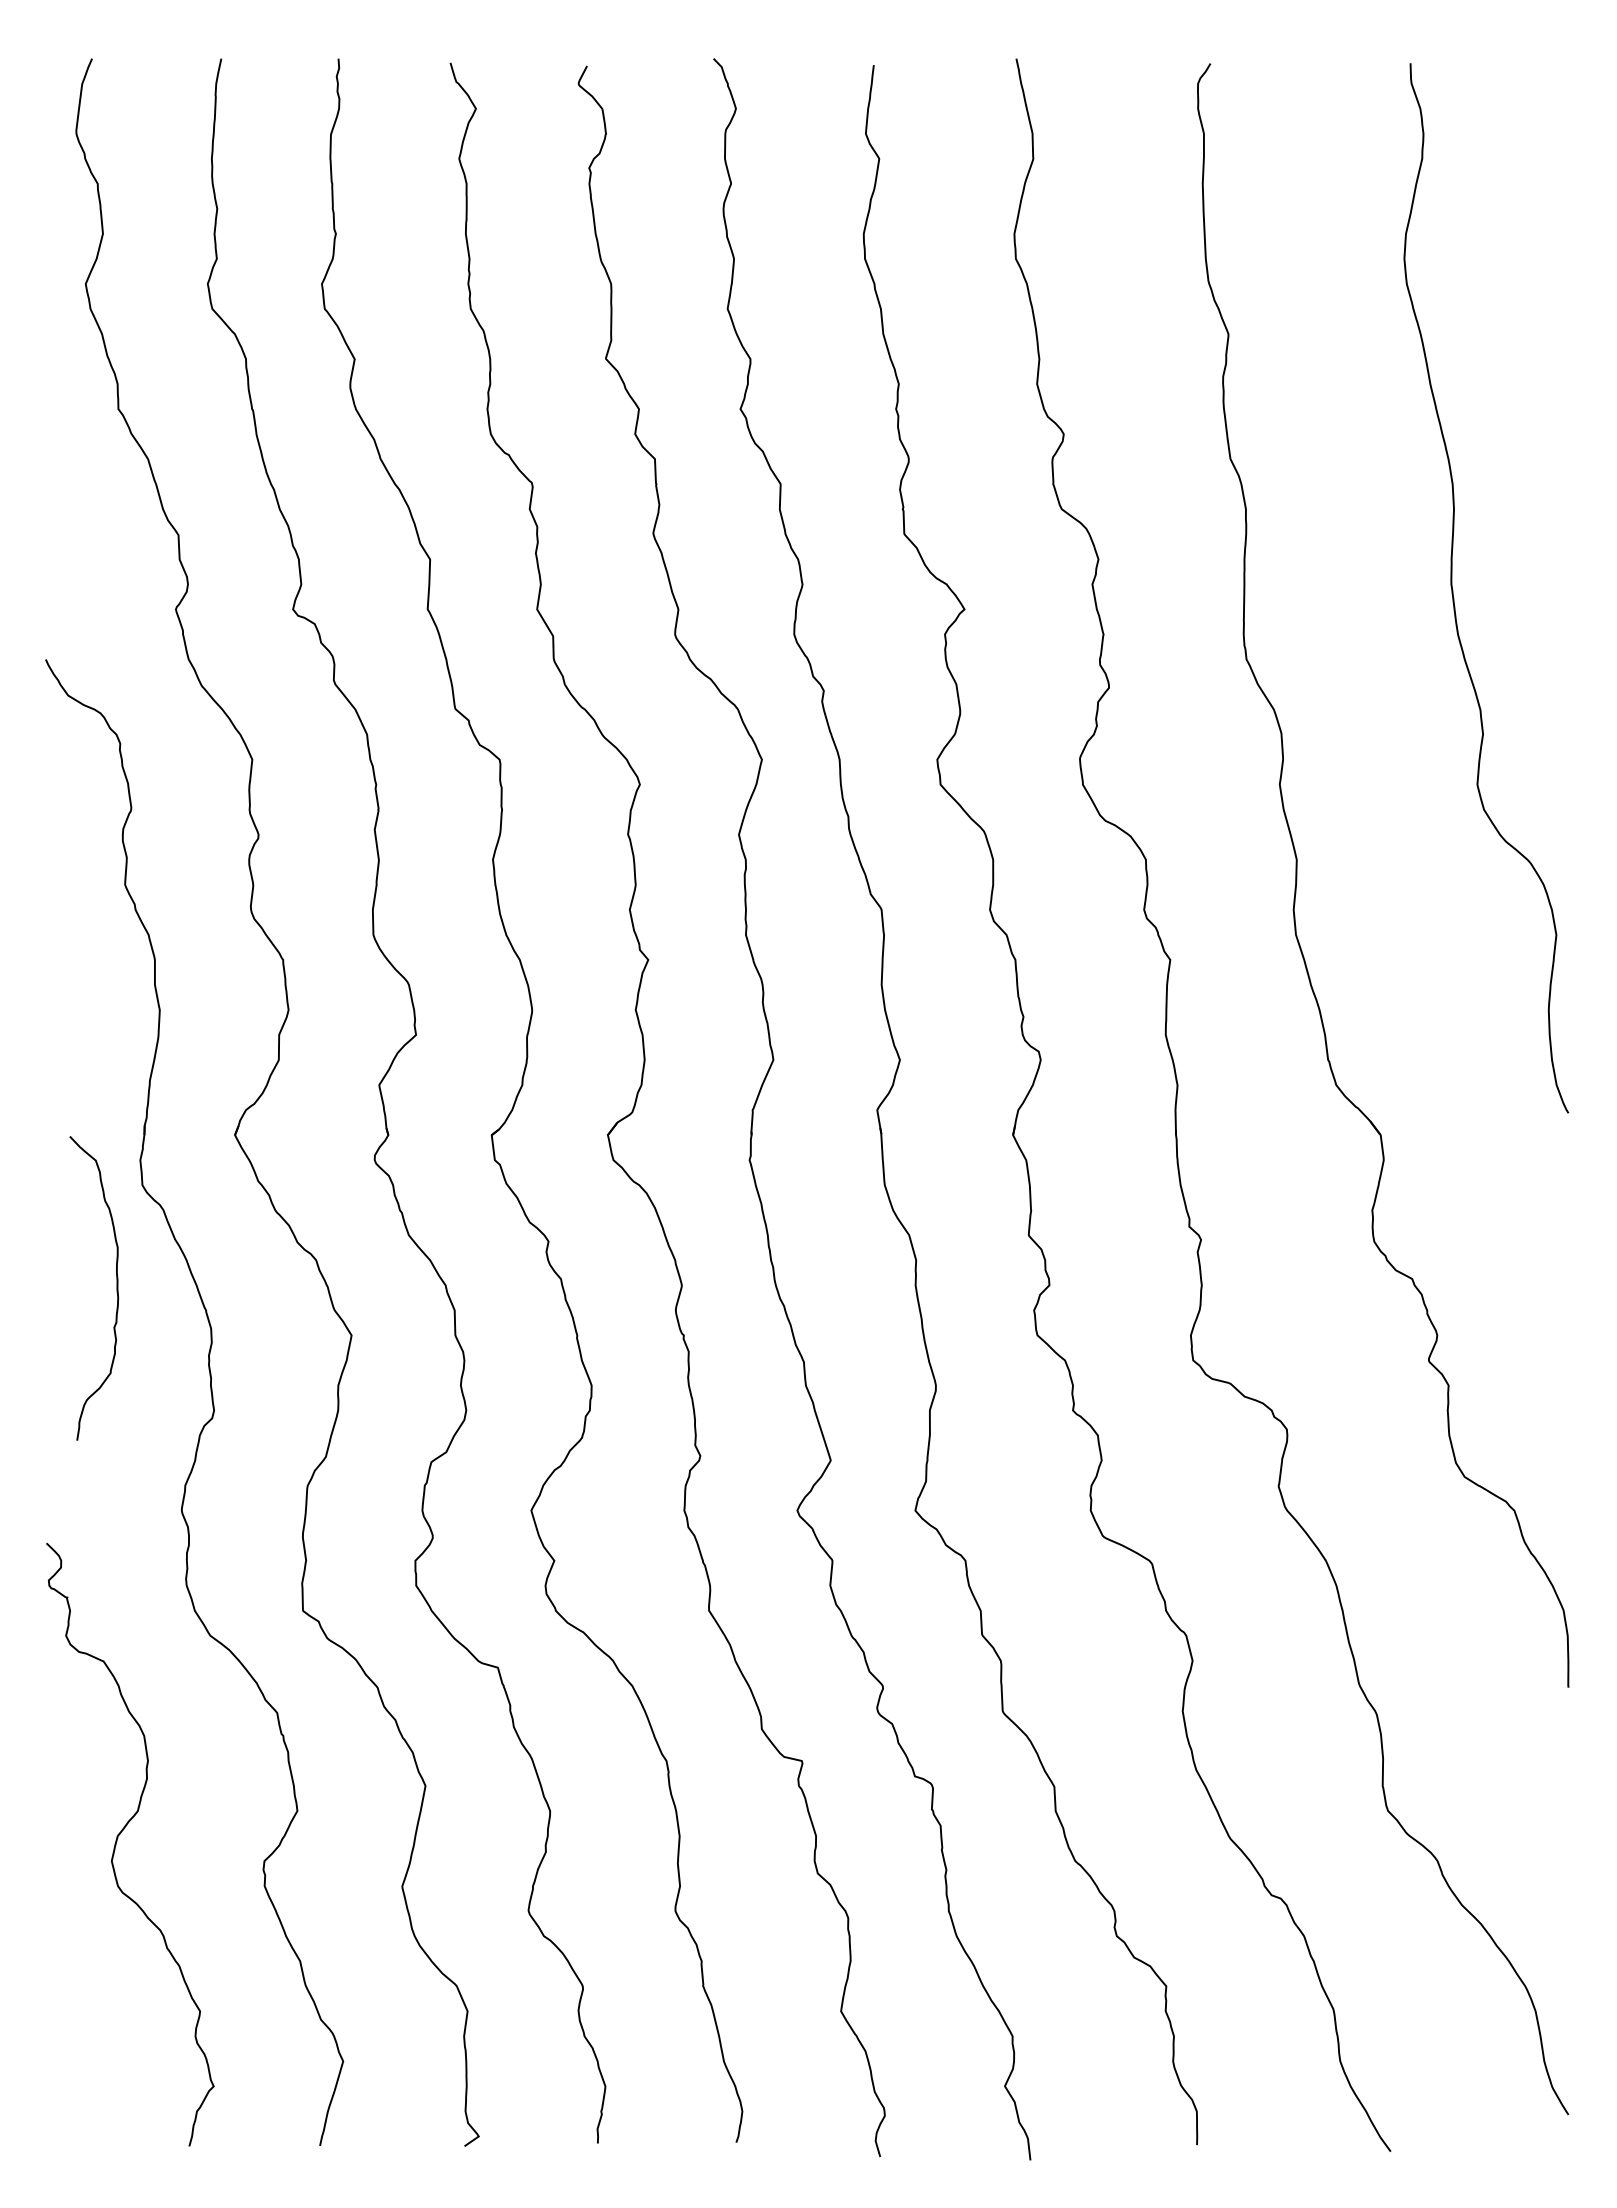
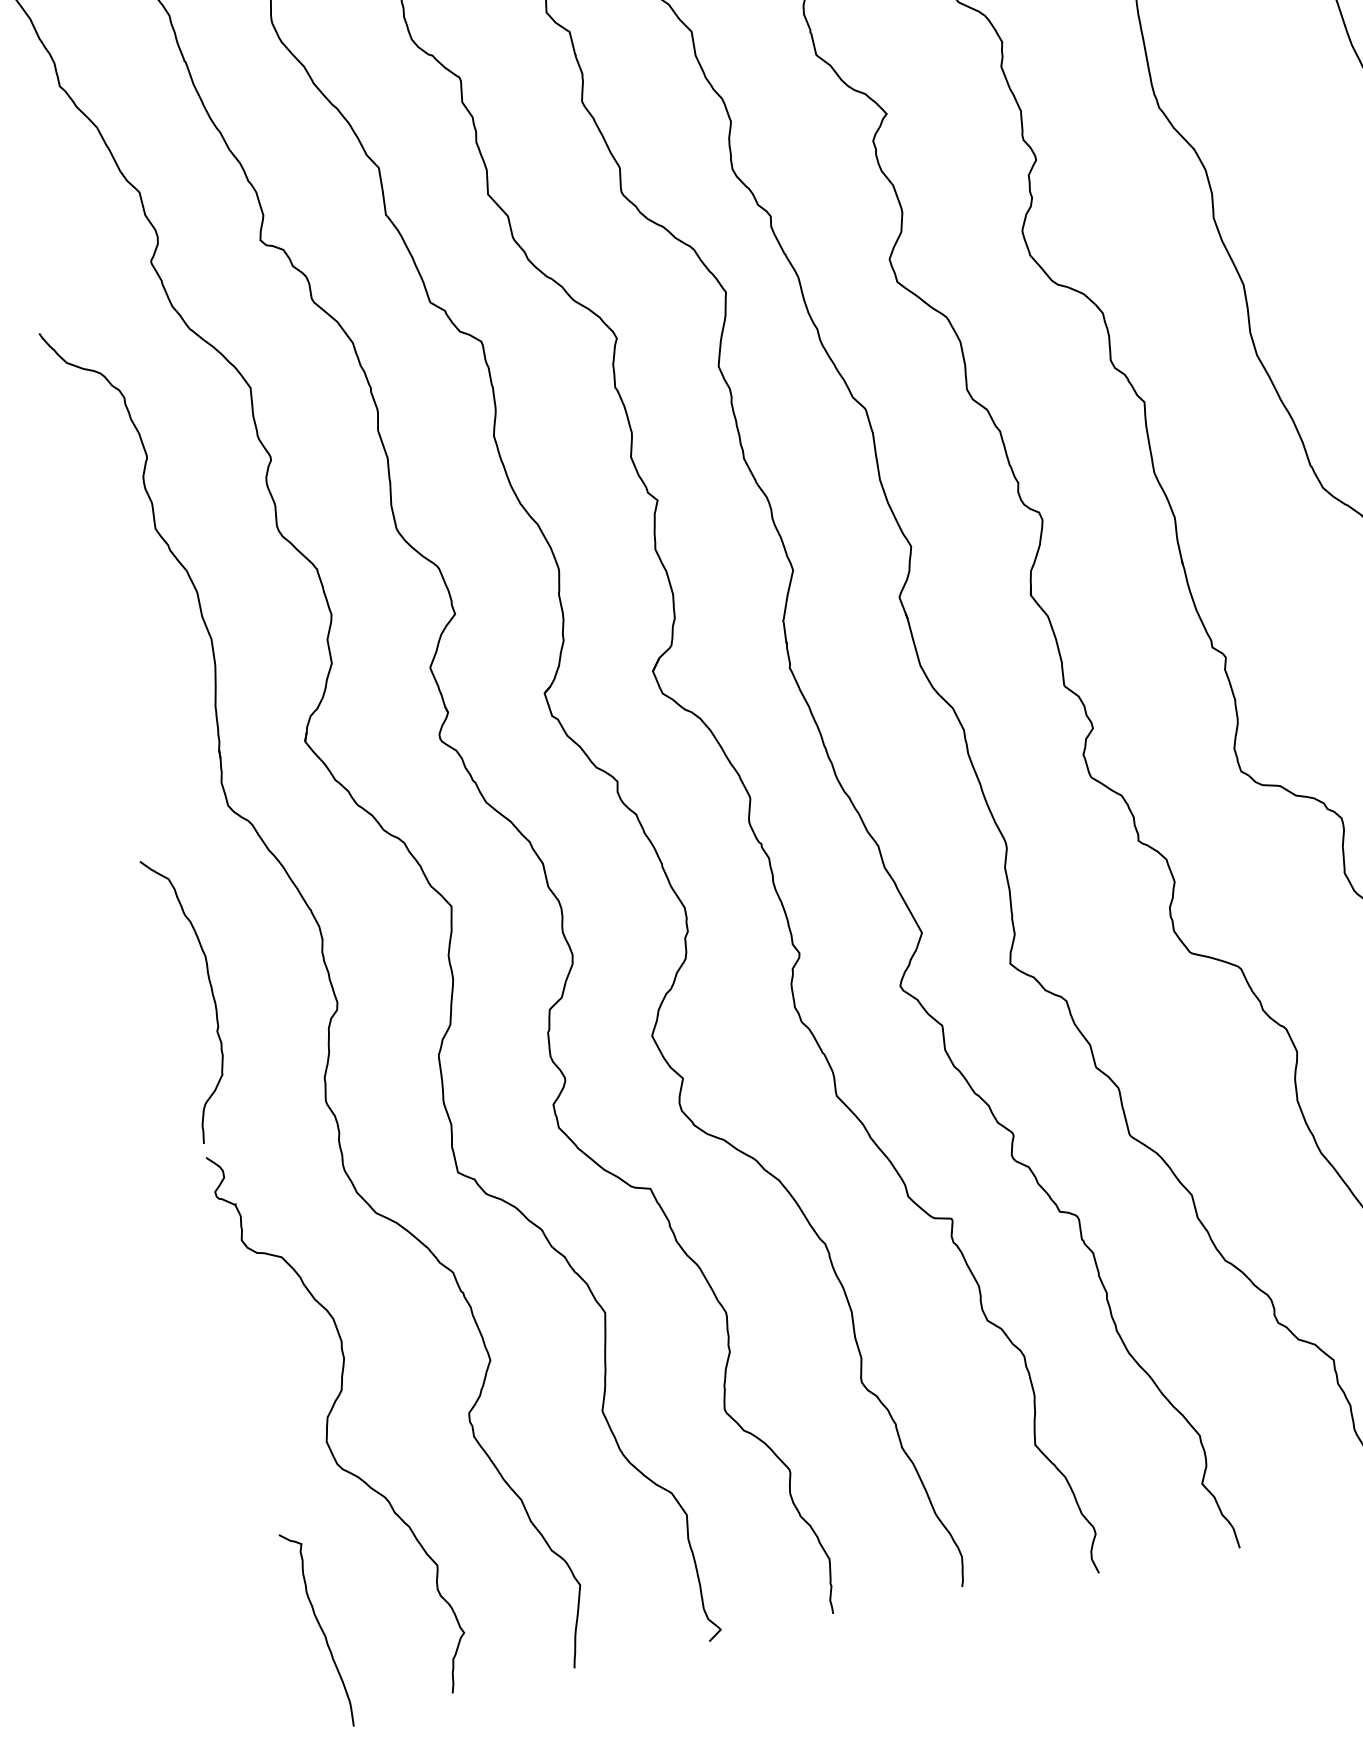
curve: (116, 1288) -> (211, 994), moved
curve: (66, 2052) -> (320, 1628), added

